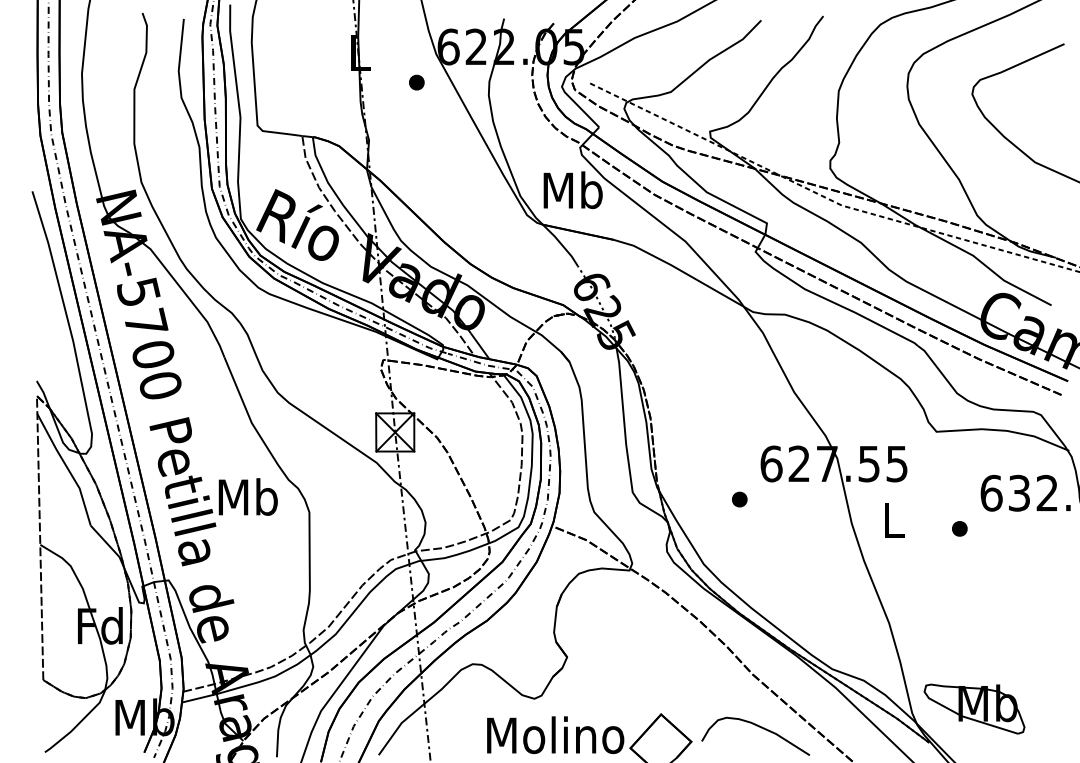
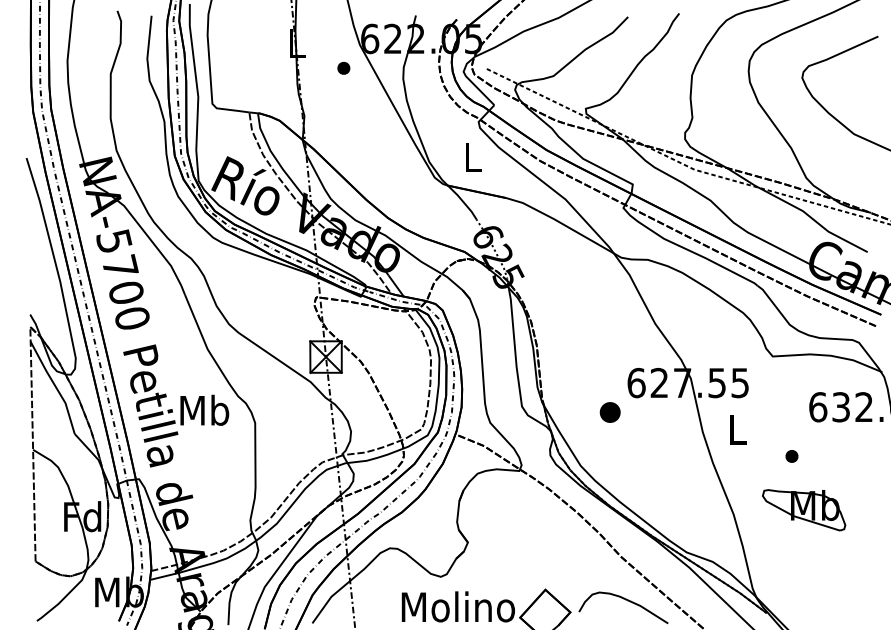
text: (572, 190) -> (472, 157), Mb -> L
part: (739, 499) -> (610, 412), size x1.6
part: (959, 528) -> (791, 456), moved
part: (974, 708) -> (804, 509), moved

